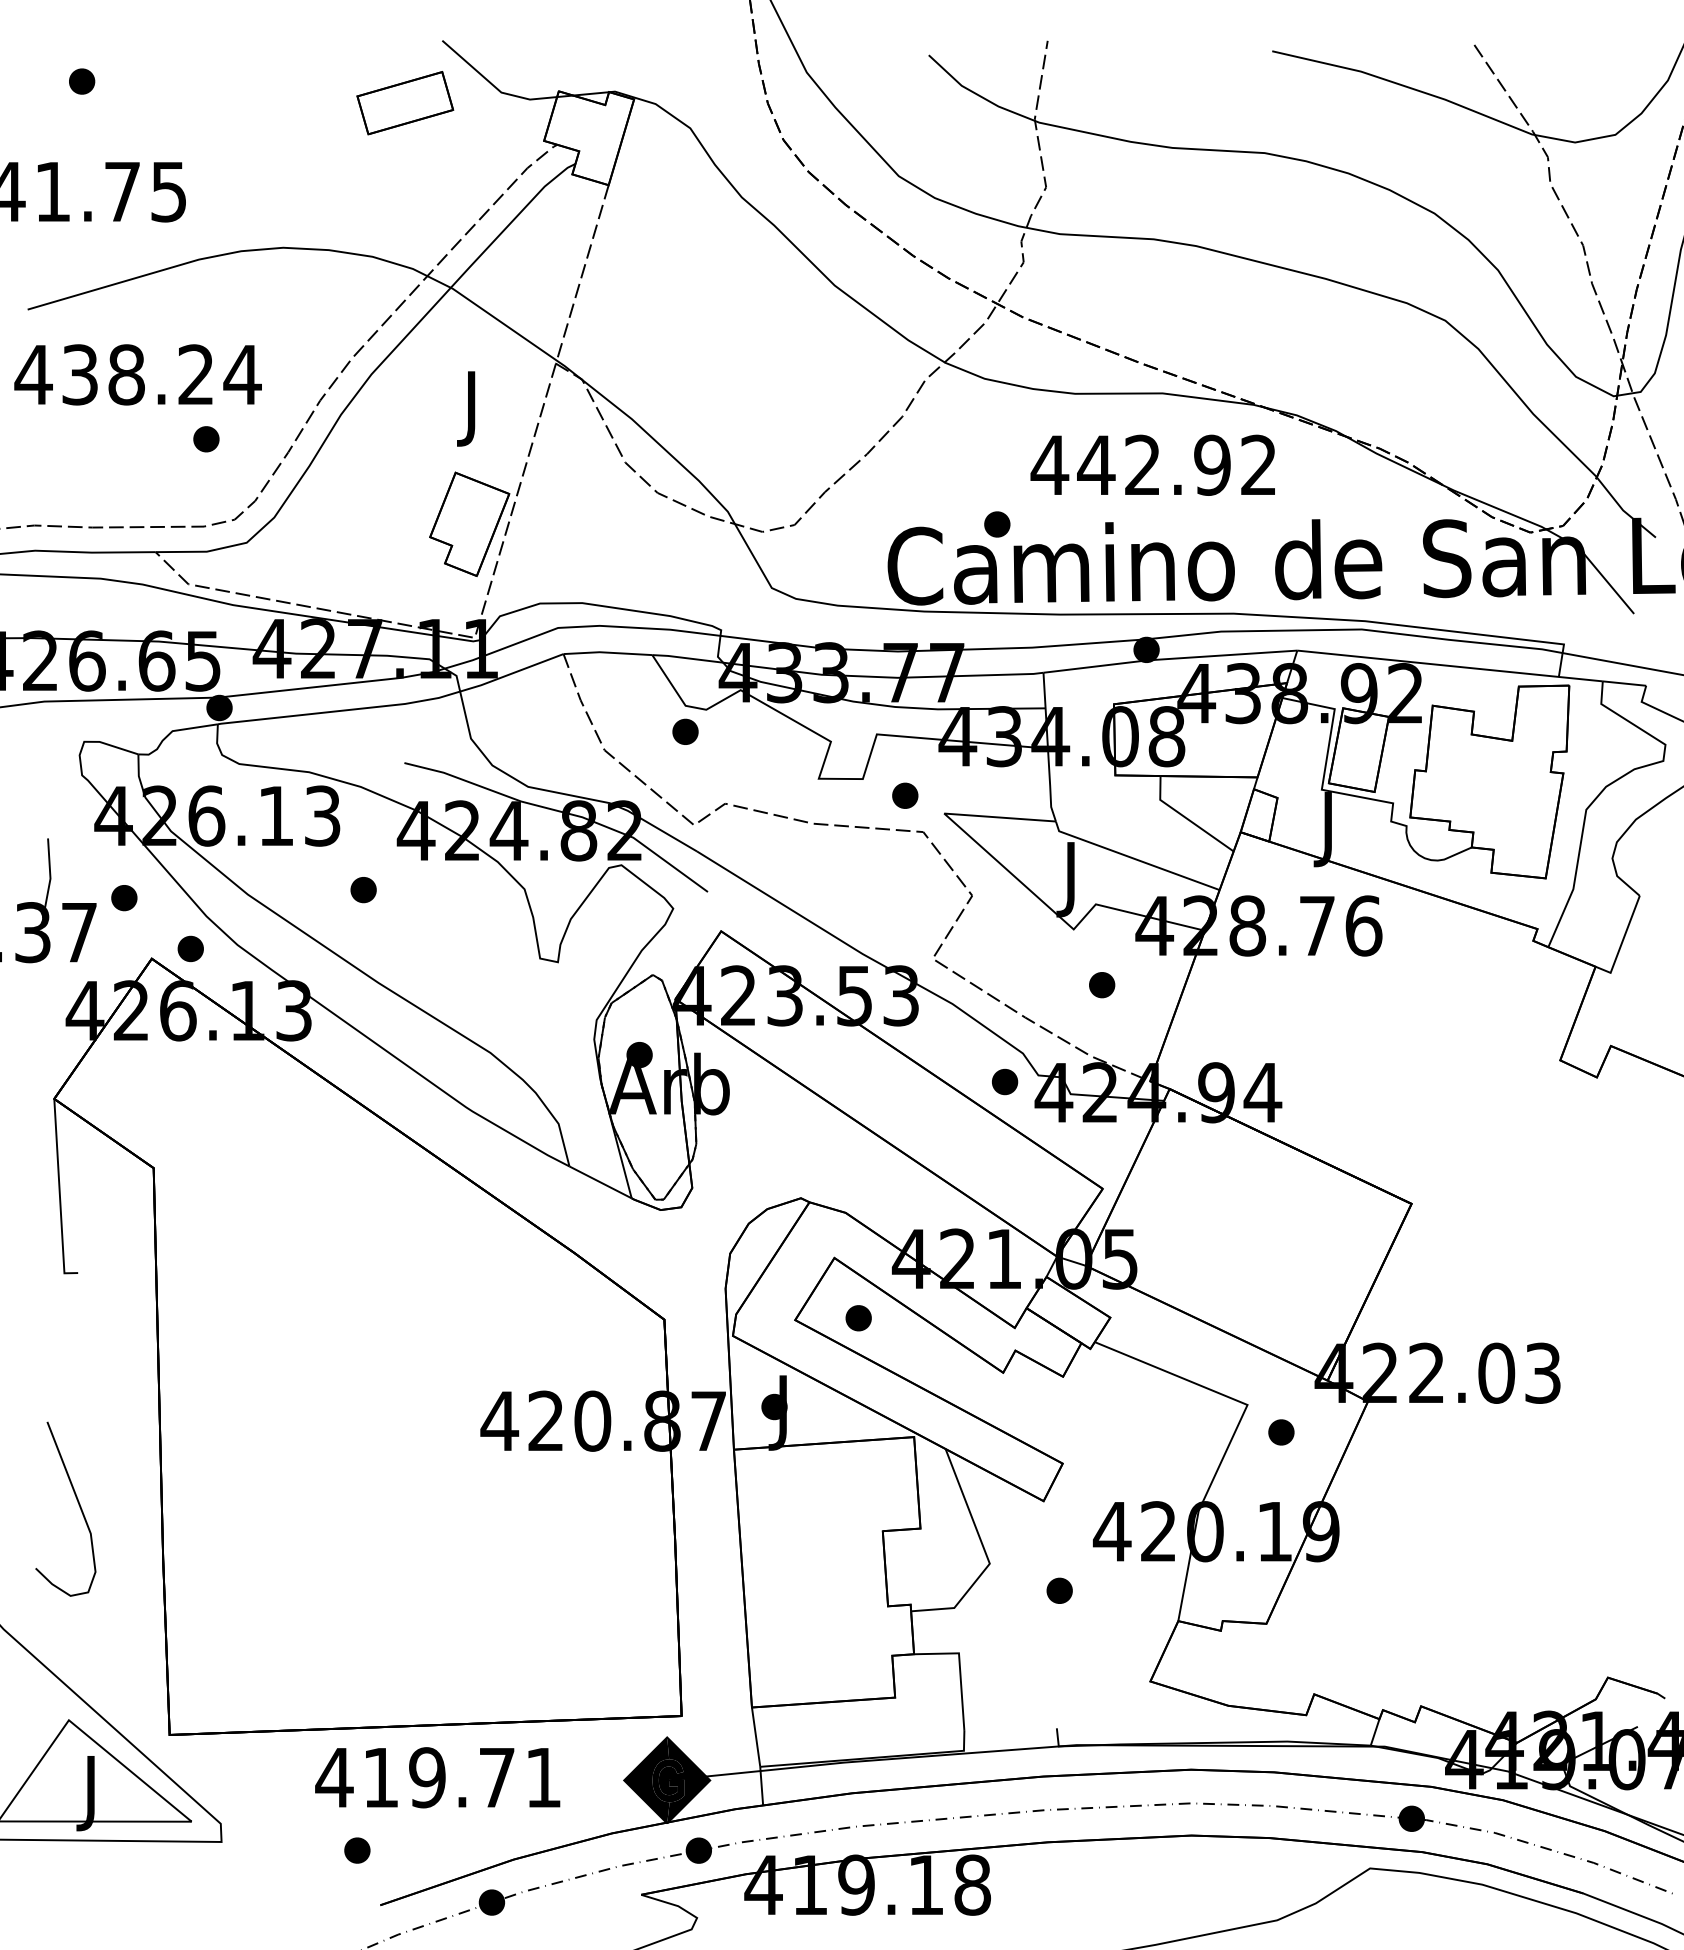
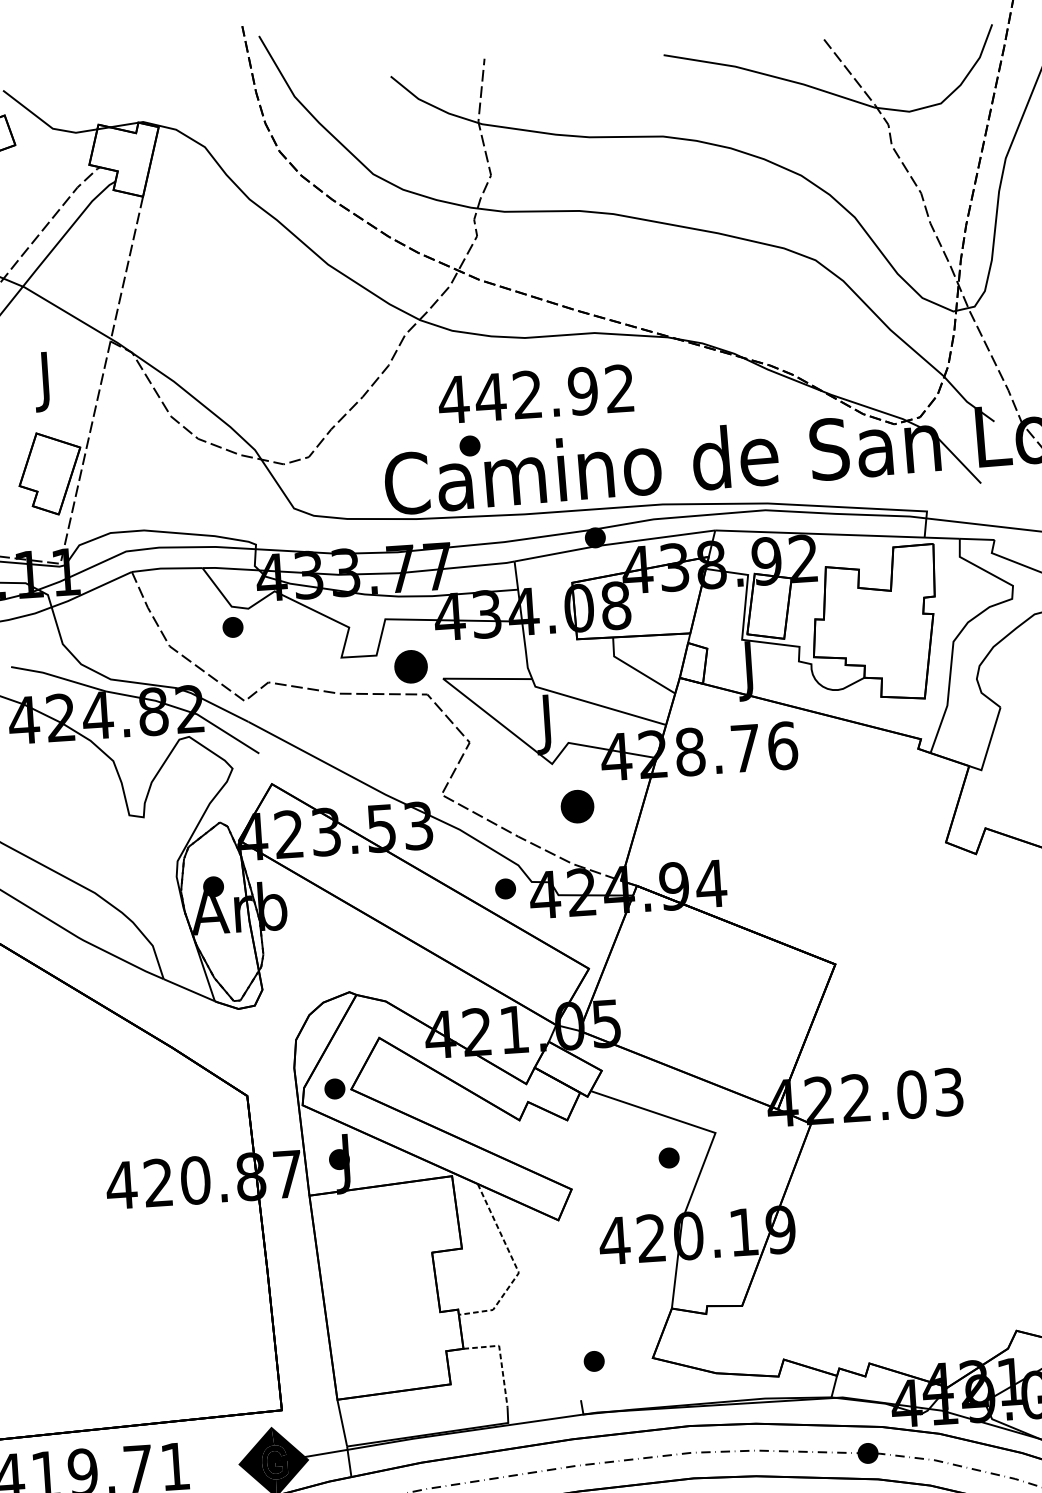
text: (1152, 464) -> (535, 393), moved
part: (905, 795) -> (411, 666), size x1.6
part: (1102, 985) -> (578, 807), size x1.6
part: (858, 1318) -> (334, 1089), moved
part: (1281, 1432) -> (669, 1158), moved
line: (986, 1554) -> (515, 1265), solid -> dashed
part: (1059, 1590) -> (594, 1361), moved
line: (960, 1669) -> (501, 1358), solid -> dashed

